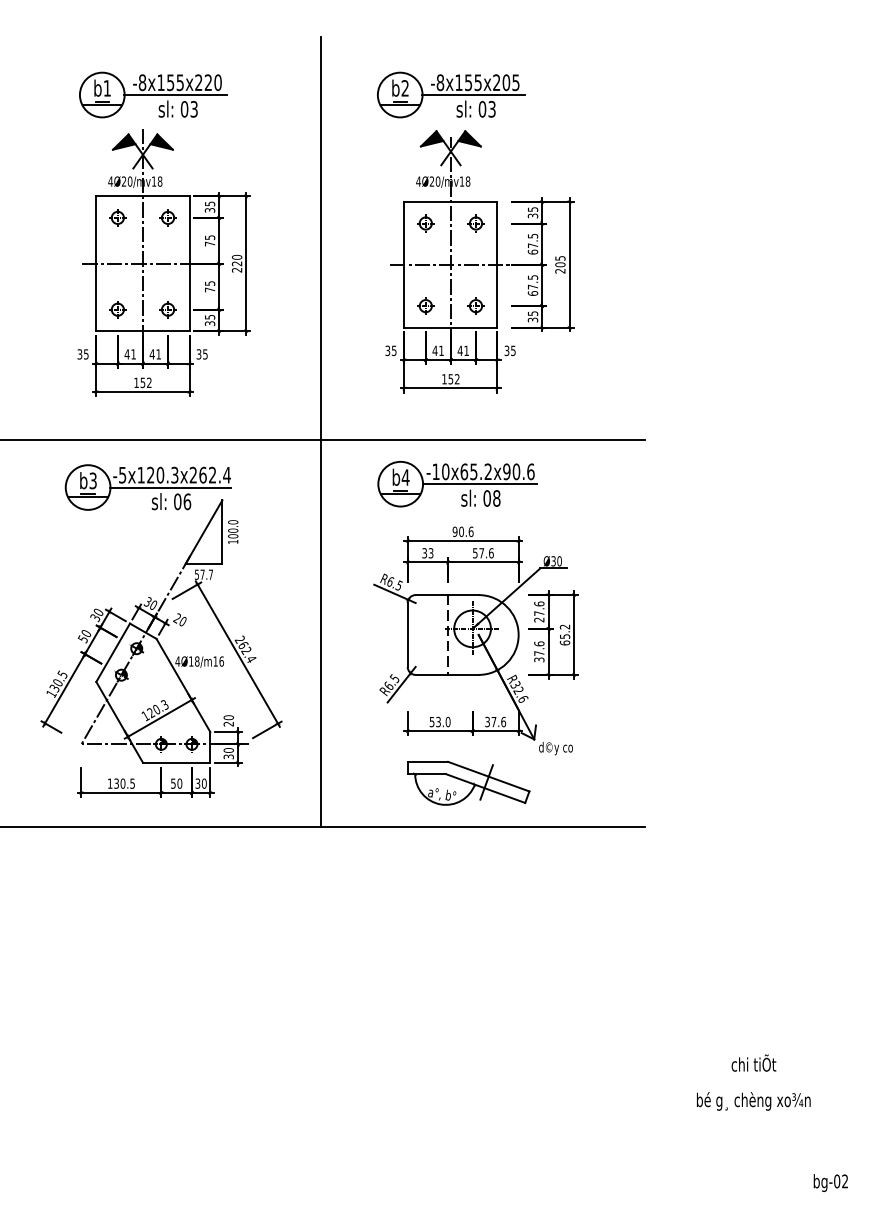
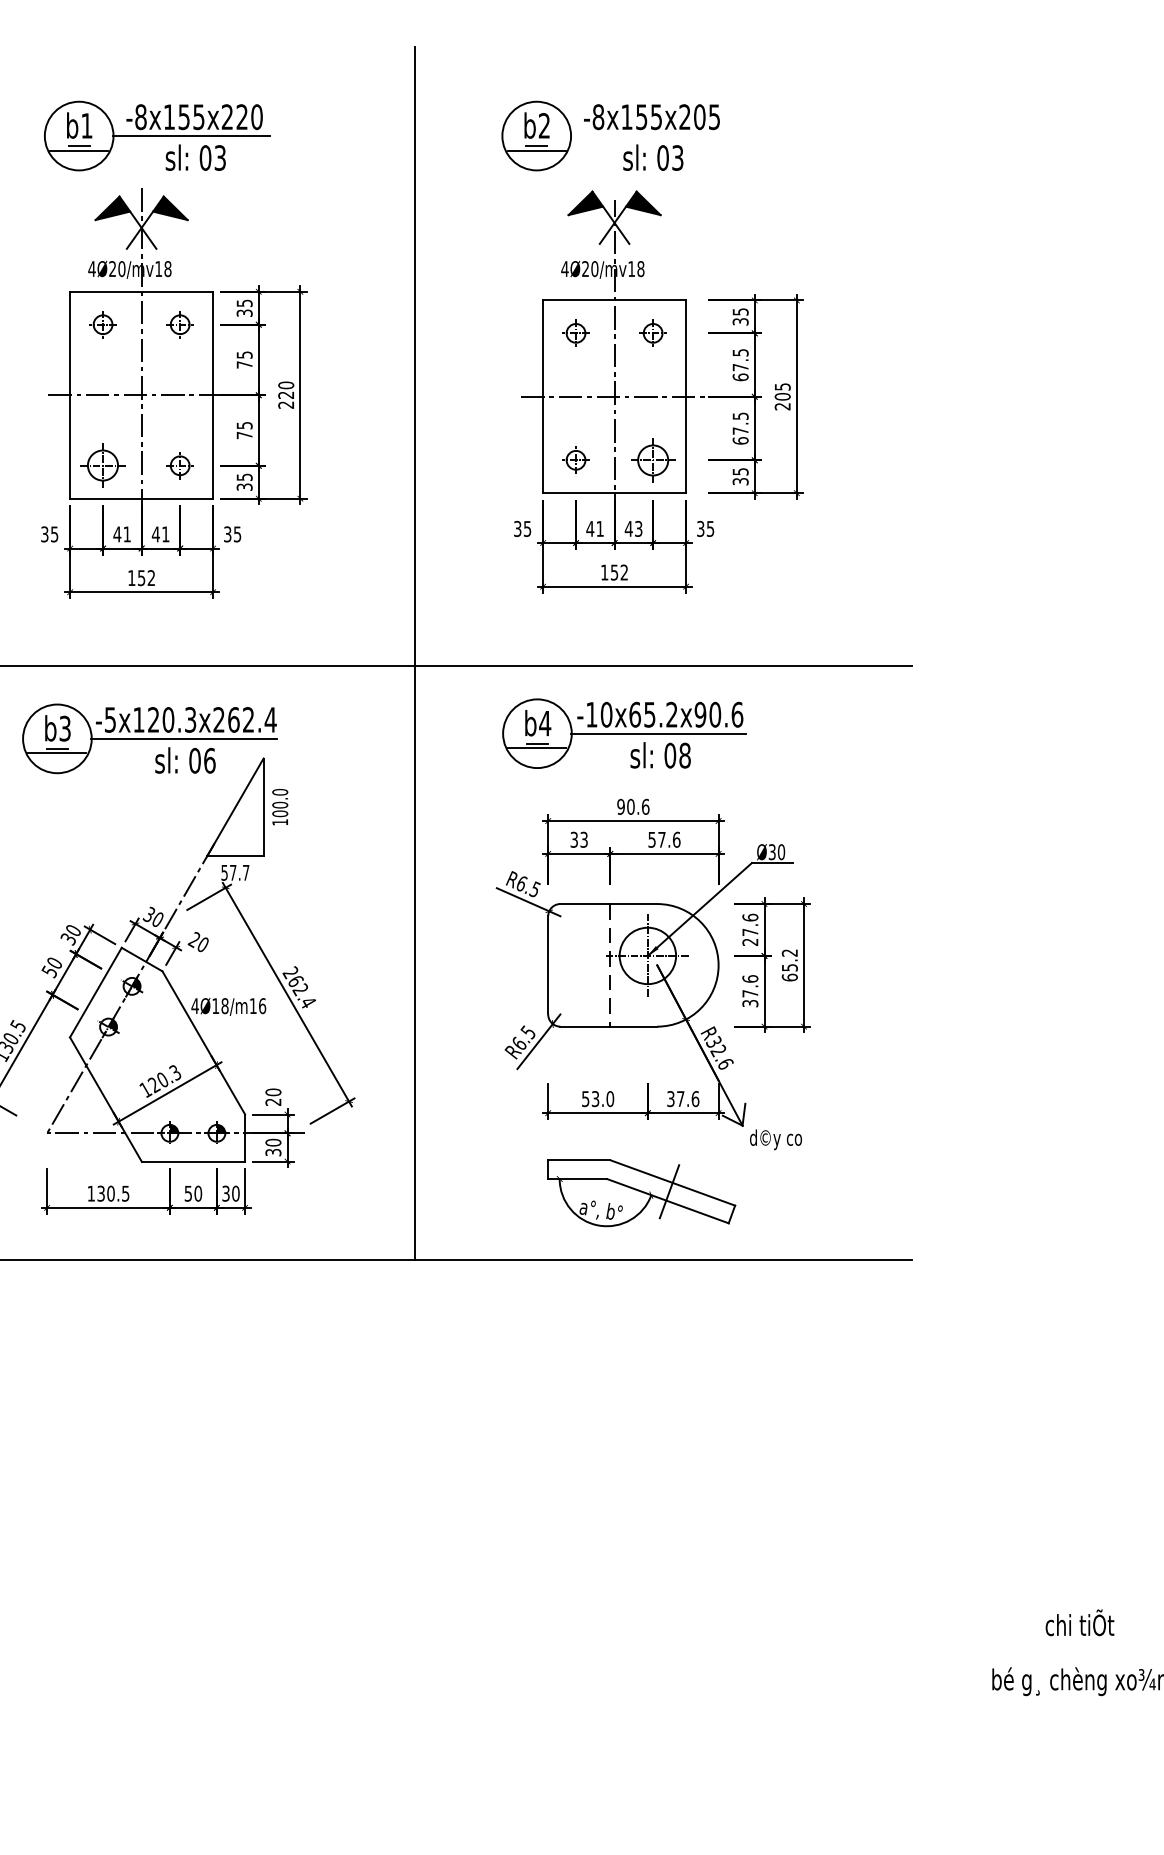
line: (473, 95) -> (649, 136), removed
part: (475, 305) -> (652, 459), size x1.6
part: (117, 309) -> (102, 465), size x1.6
text: (466, 350) -> (638, 528), 41 -> 43

